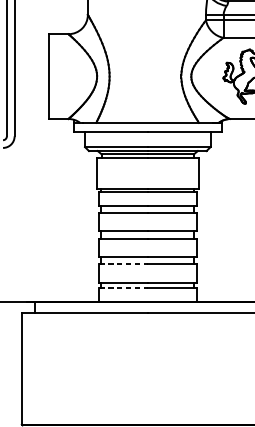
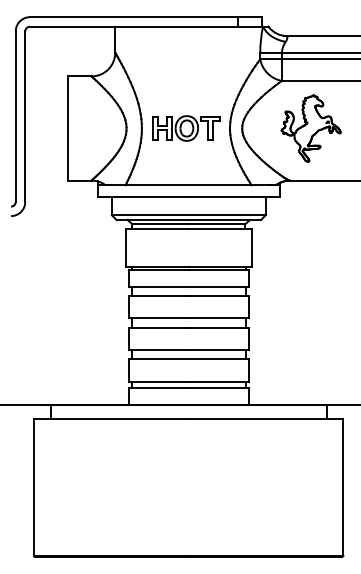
part: (145, 76) -> (186, 128), added
line: (123, 264) -> (159, 359), dashed -> solid
line: (123, 288) -> (159, 388), dashed -> solid

